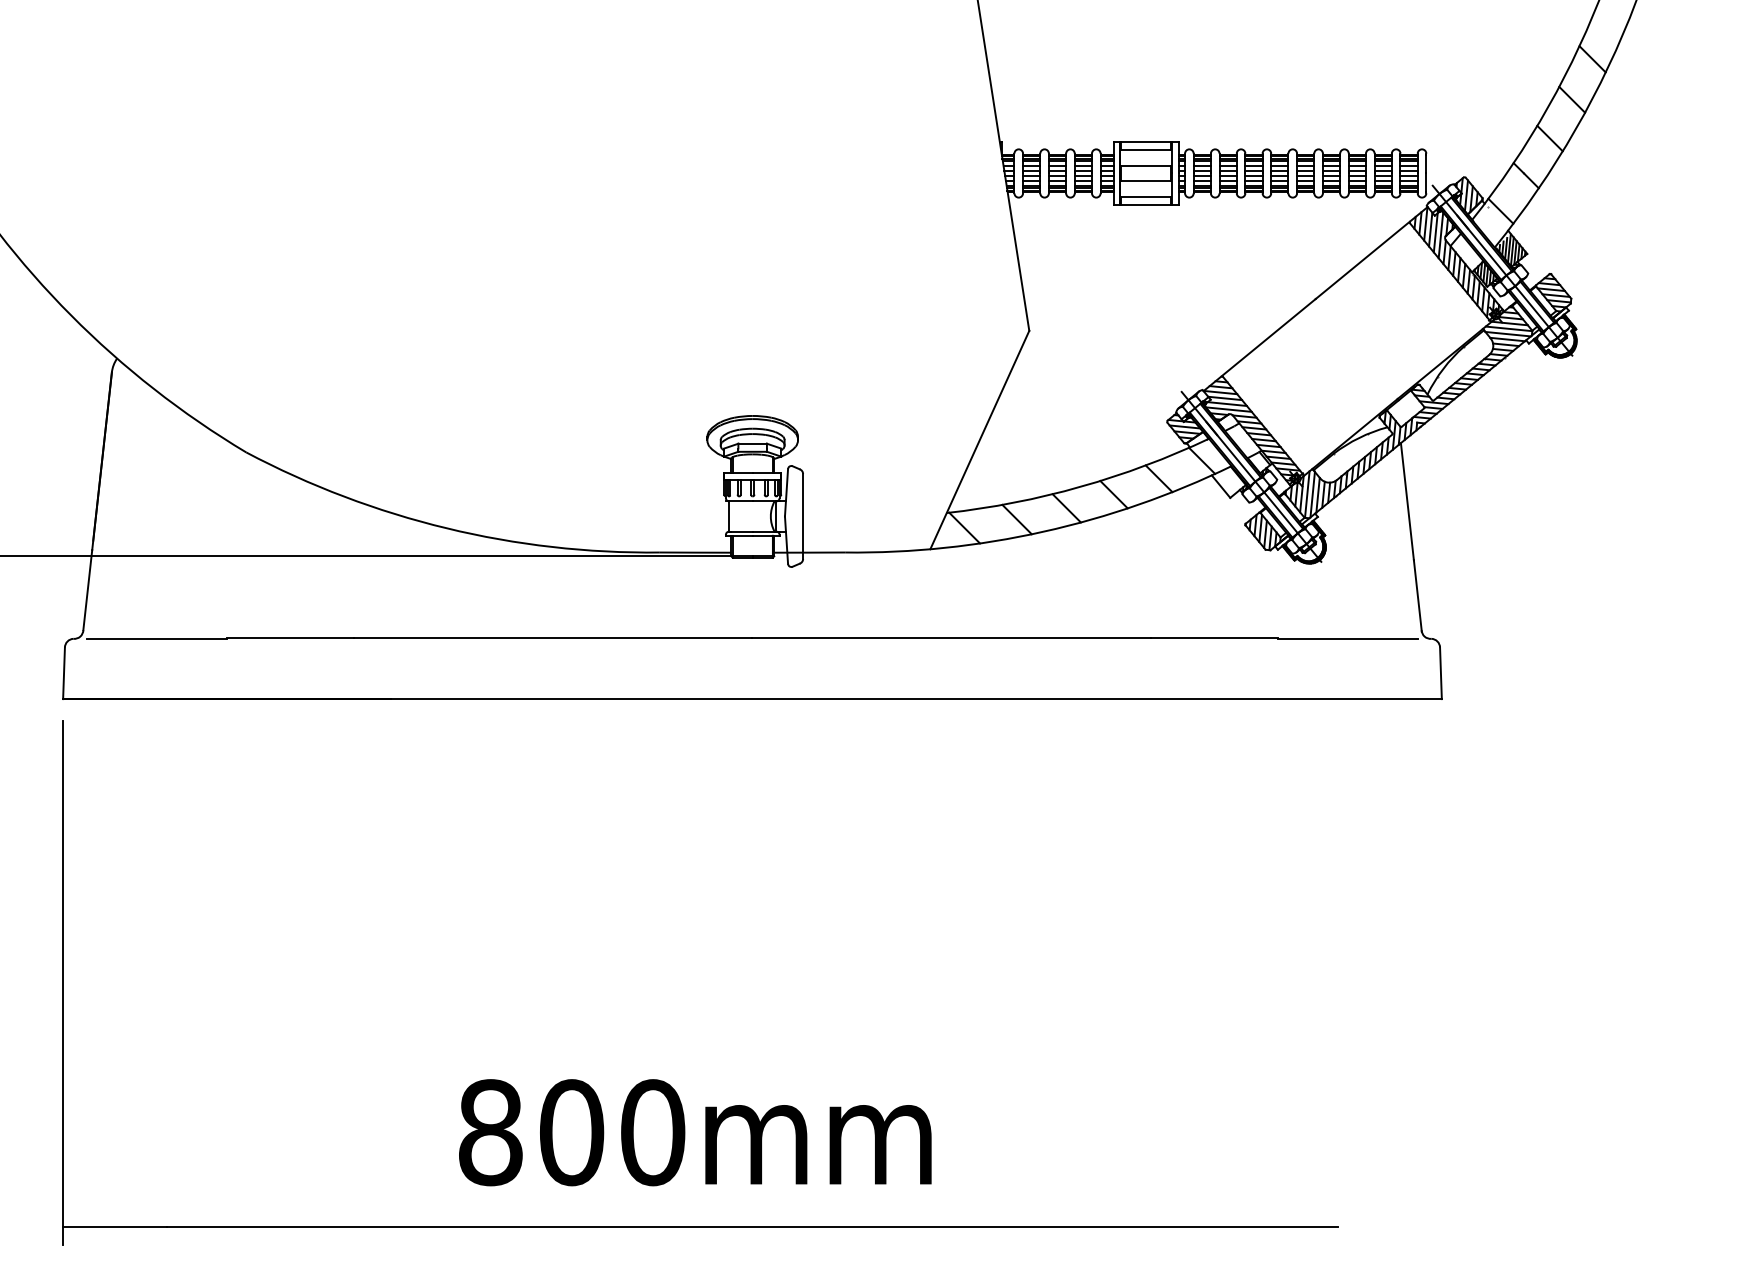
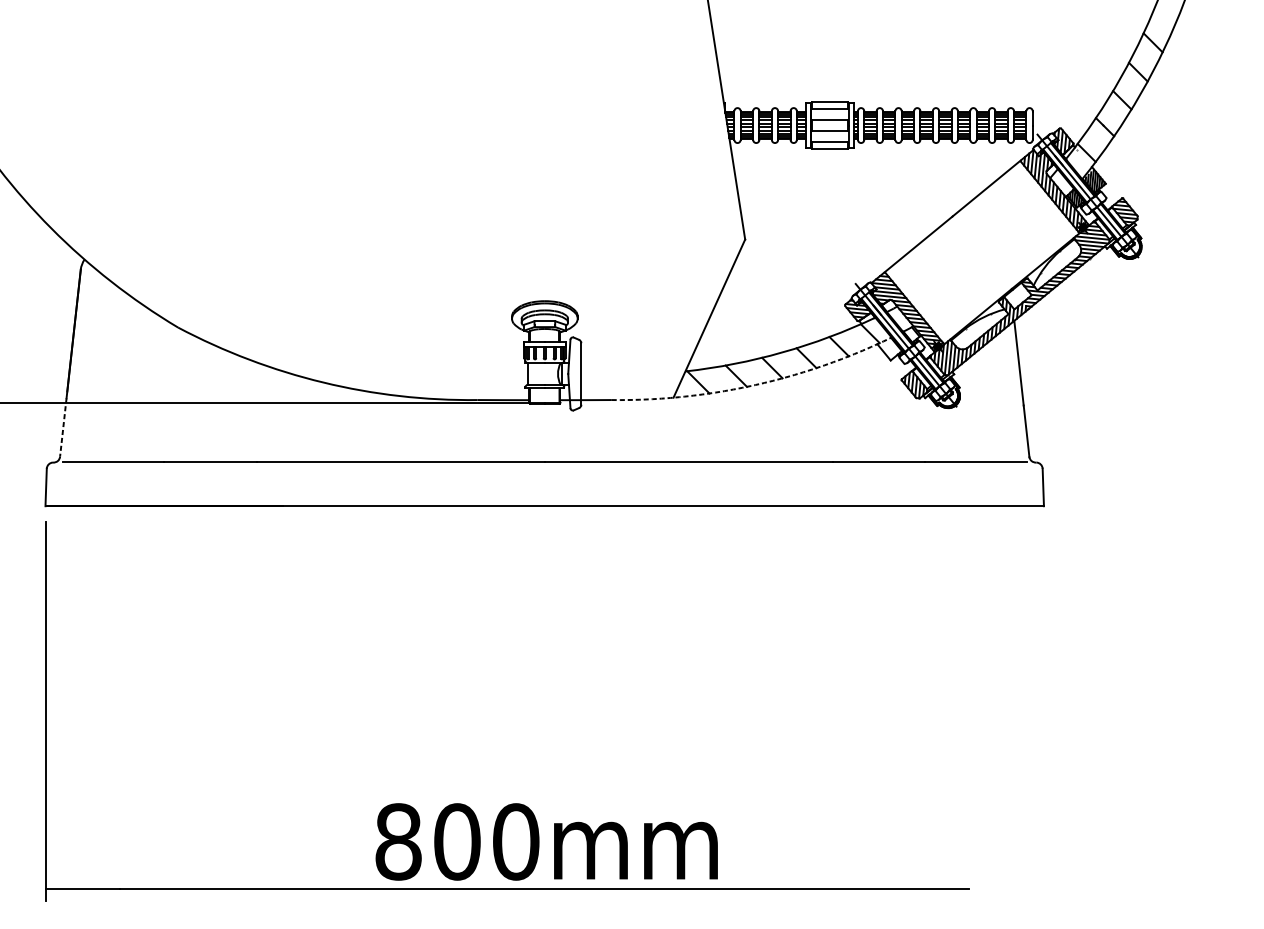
arc: (1043, 531) -> (755, 384), solid -> dashed
line: (87, 590) -> (63, 427), solid -> dashed
text: (695, 1132) -> (546, 841), moved

